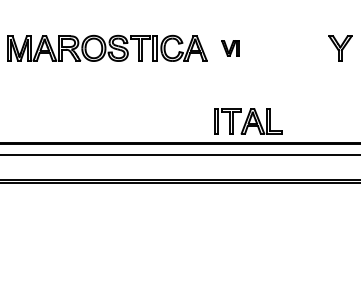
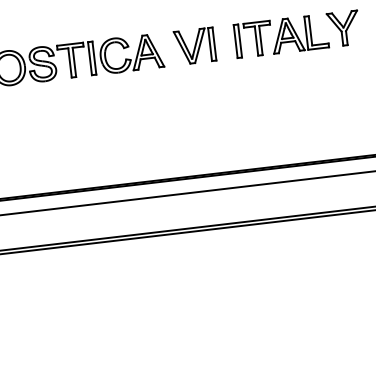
part: (230, 48) -> (194, 46), size x1.67
part: (248, 121) -> (281, 36), moved

